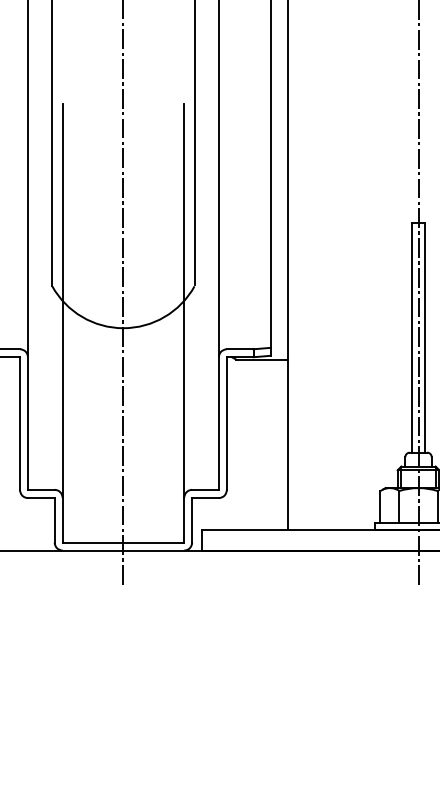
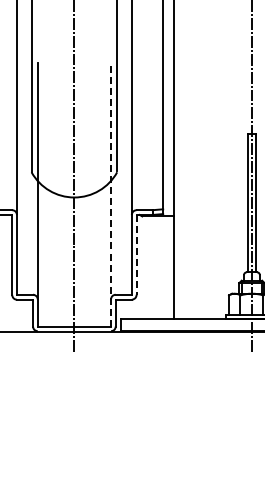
line: (183, 323) -> (110, 194), solid -> dashed
line: (226, 422) -> (136, 254), solid -> dashed

